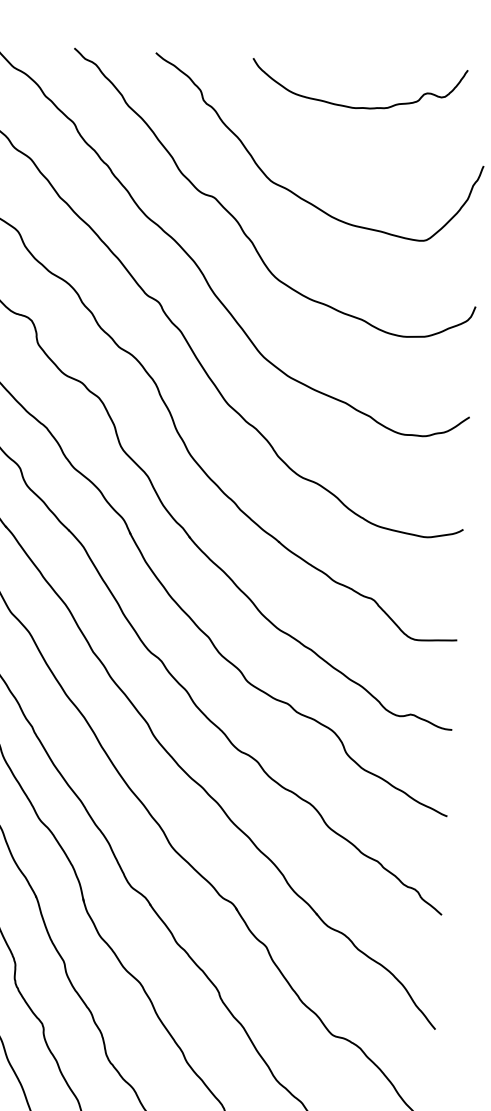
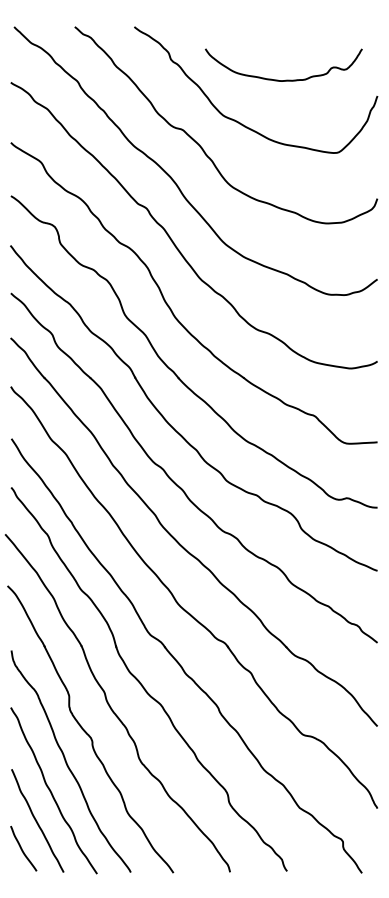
curve: (360, 106) -> (285, 79), moved

